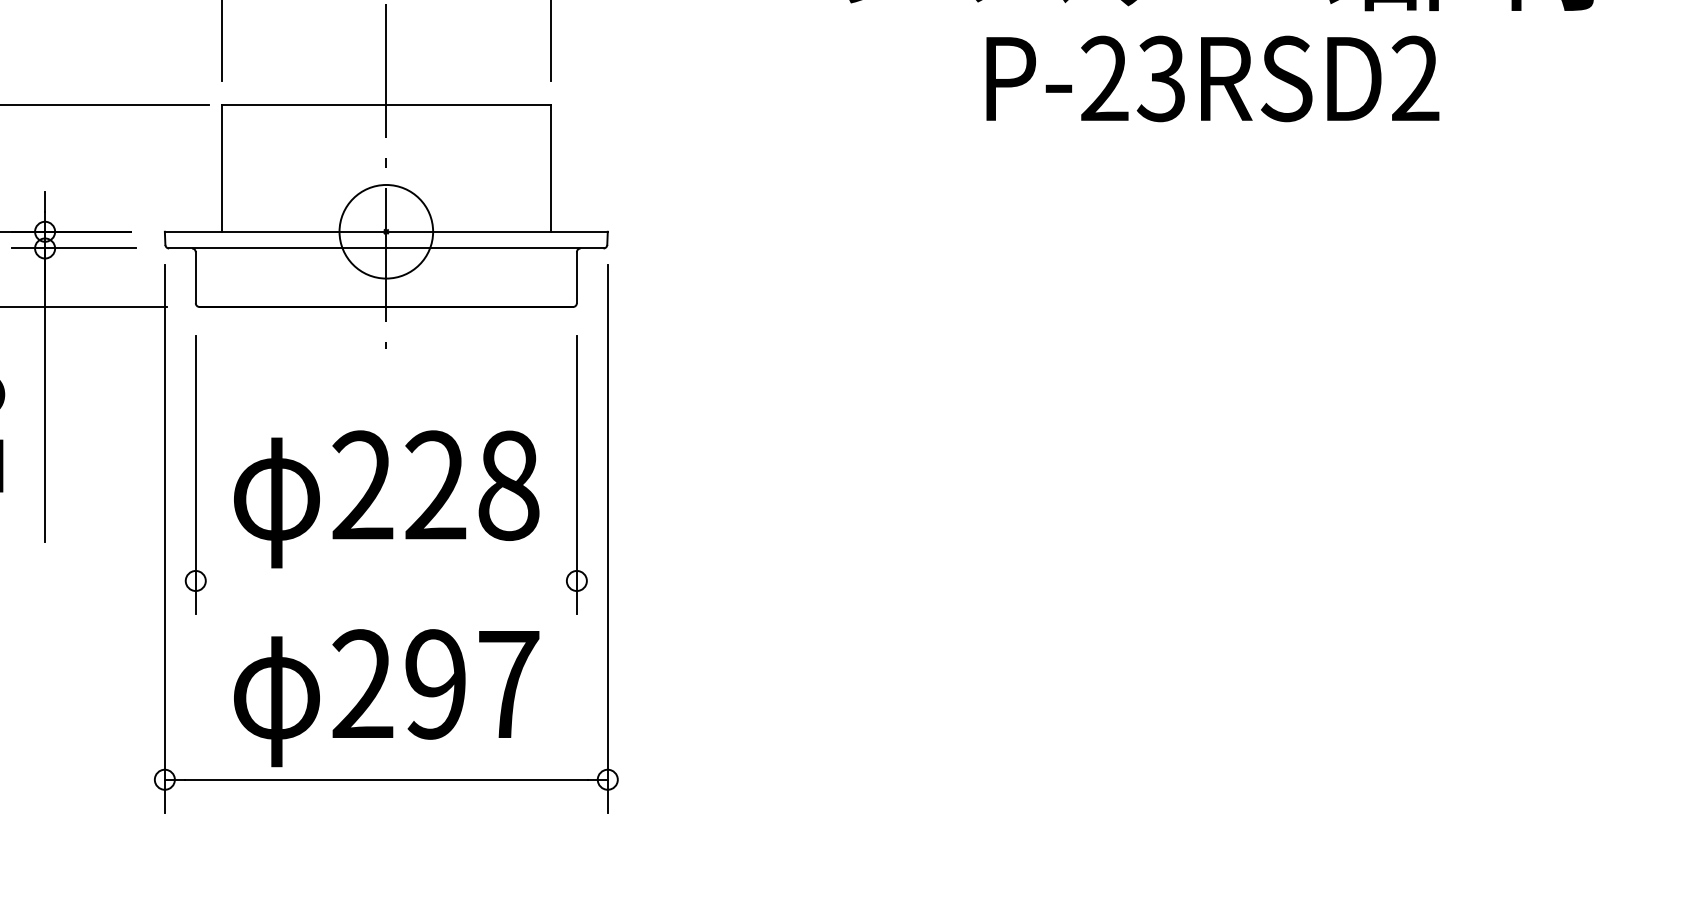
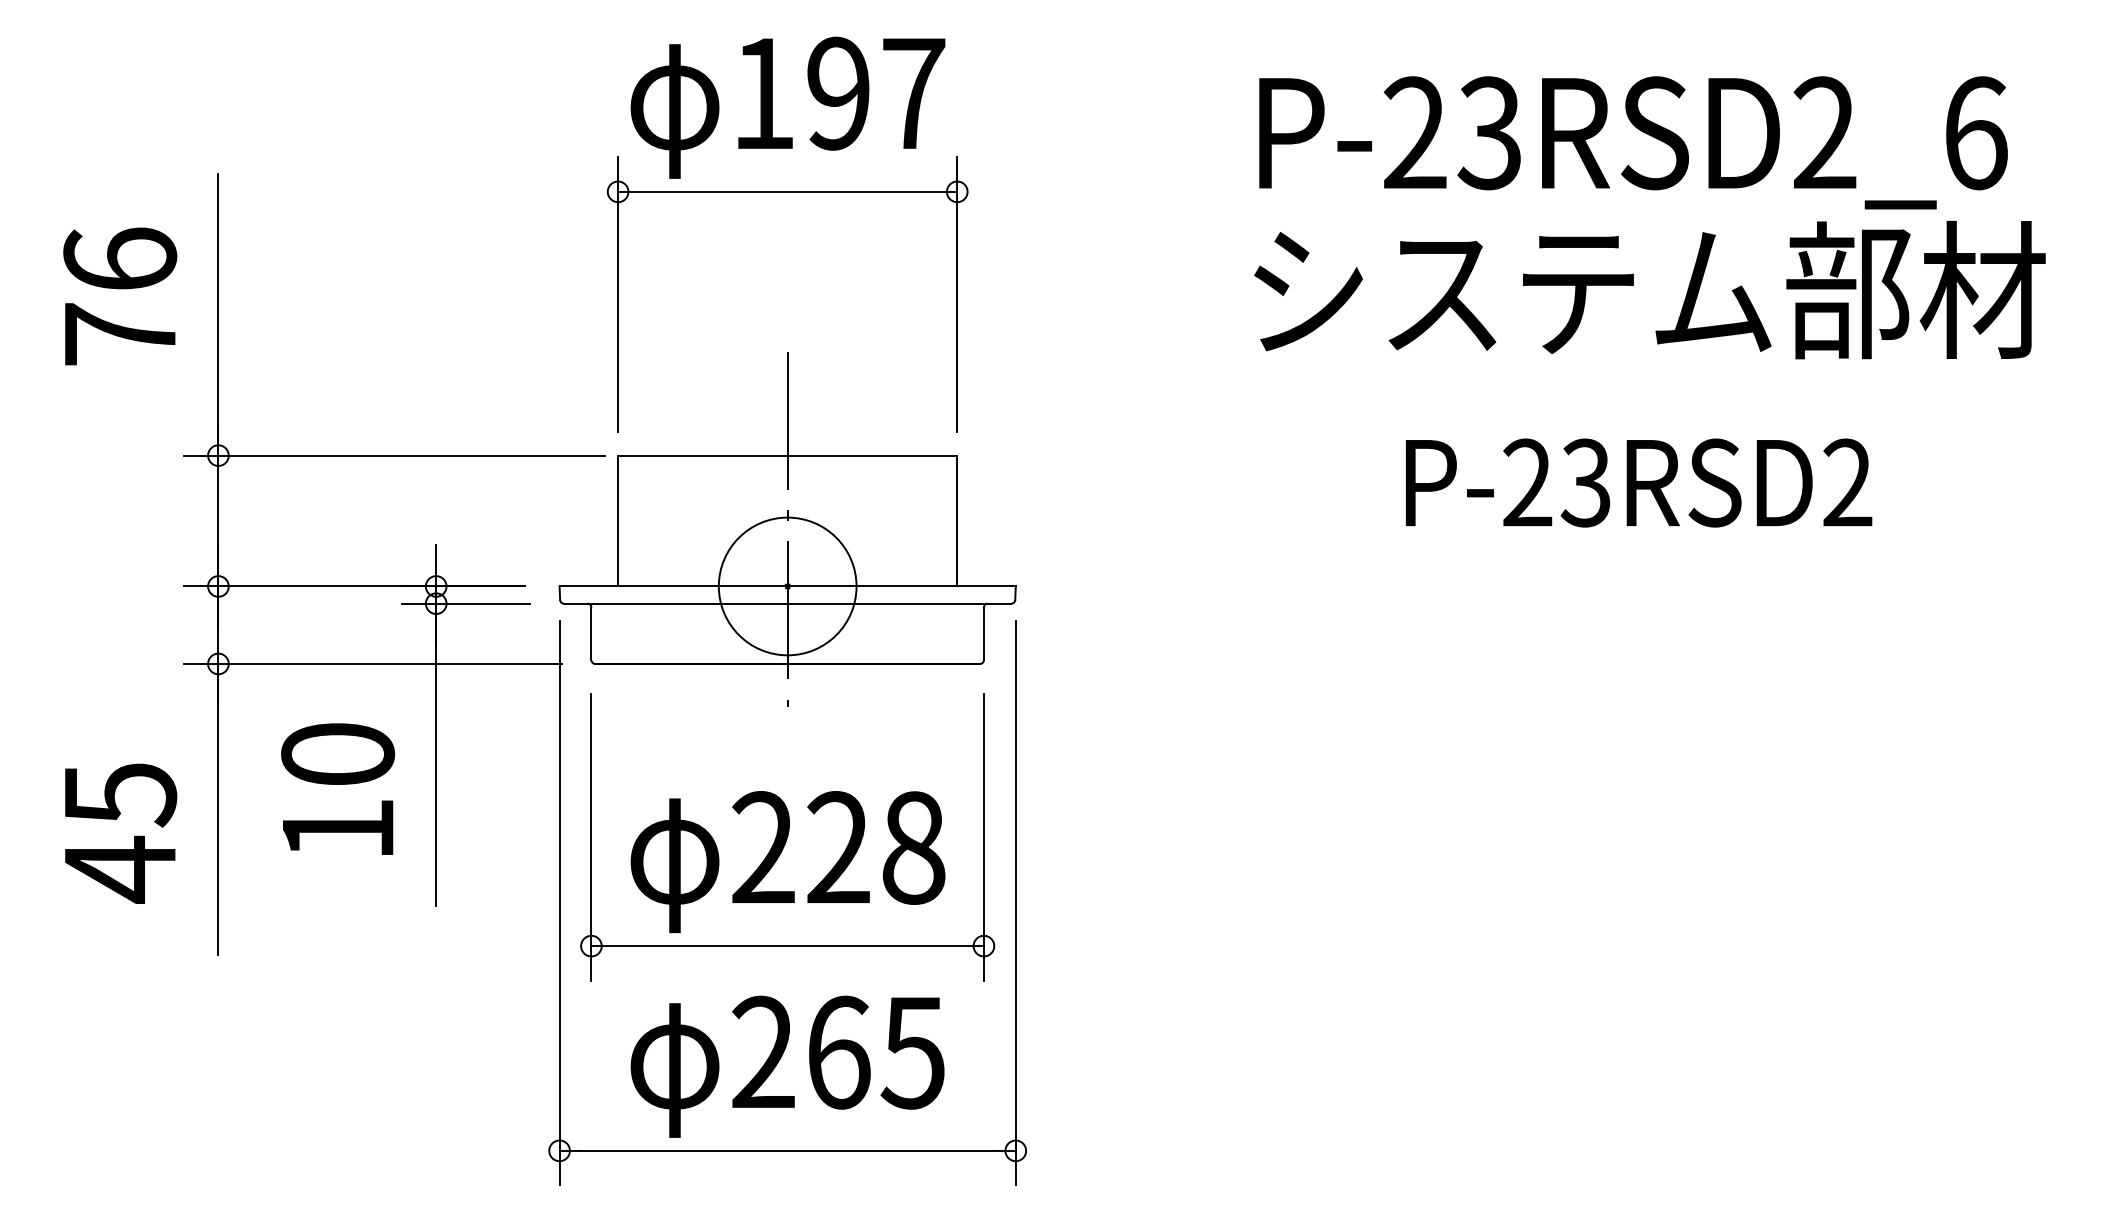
text: (1213, 78) -> (1639, 482), moved
circle: (386, 231) -> (787, 586), size x1.43
line: (386, 581) -> (787, 946), added
text: (472, 684) -> (876, 1052), 297 -> 265

